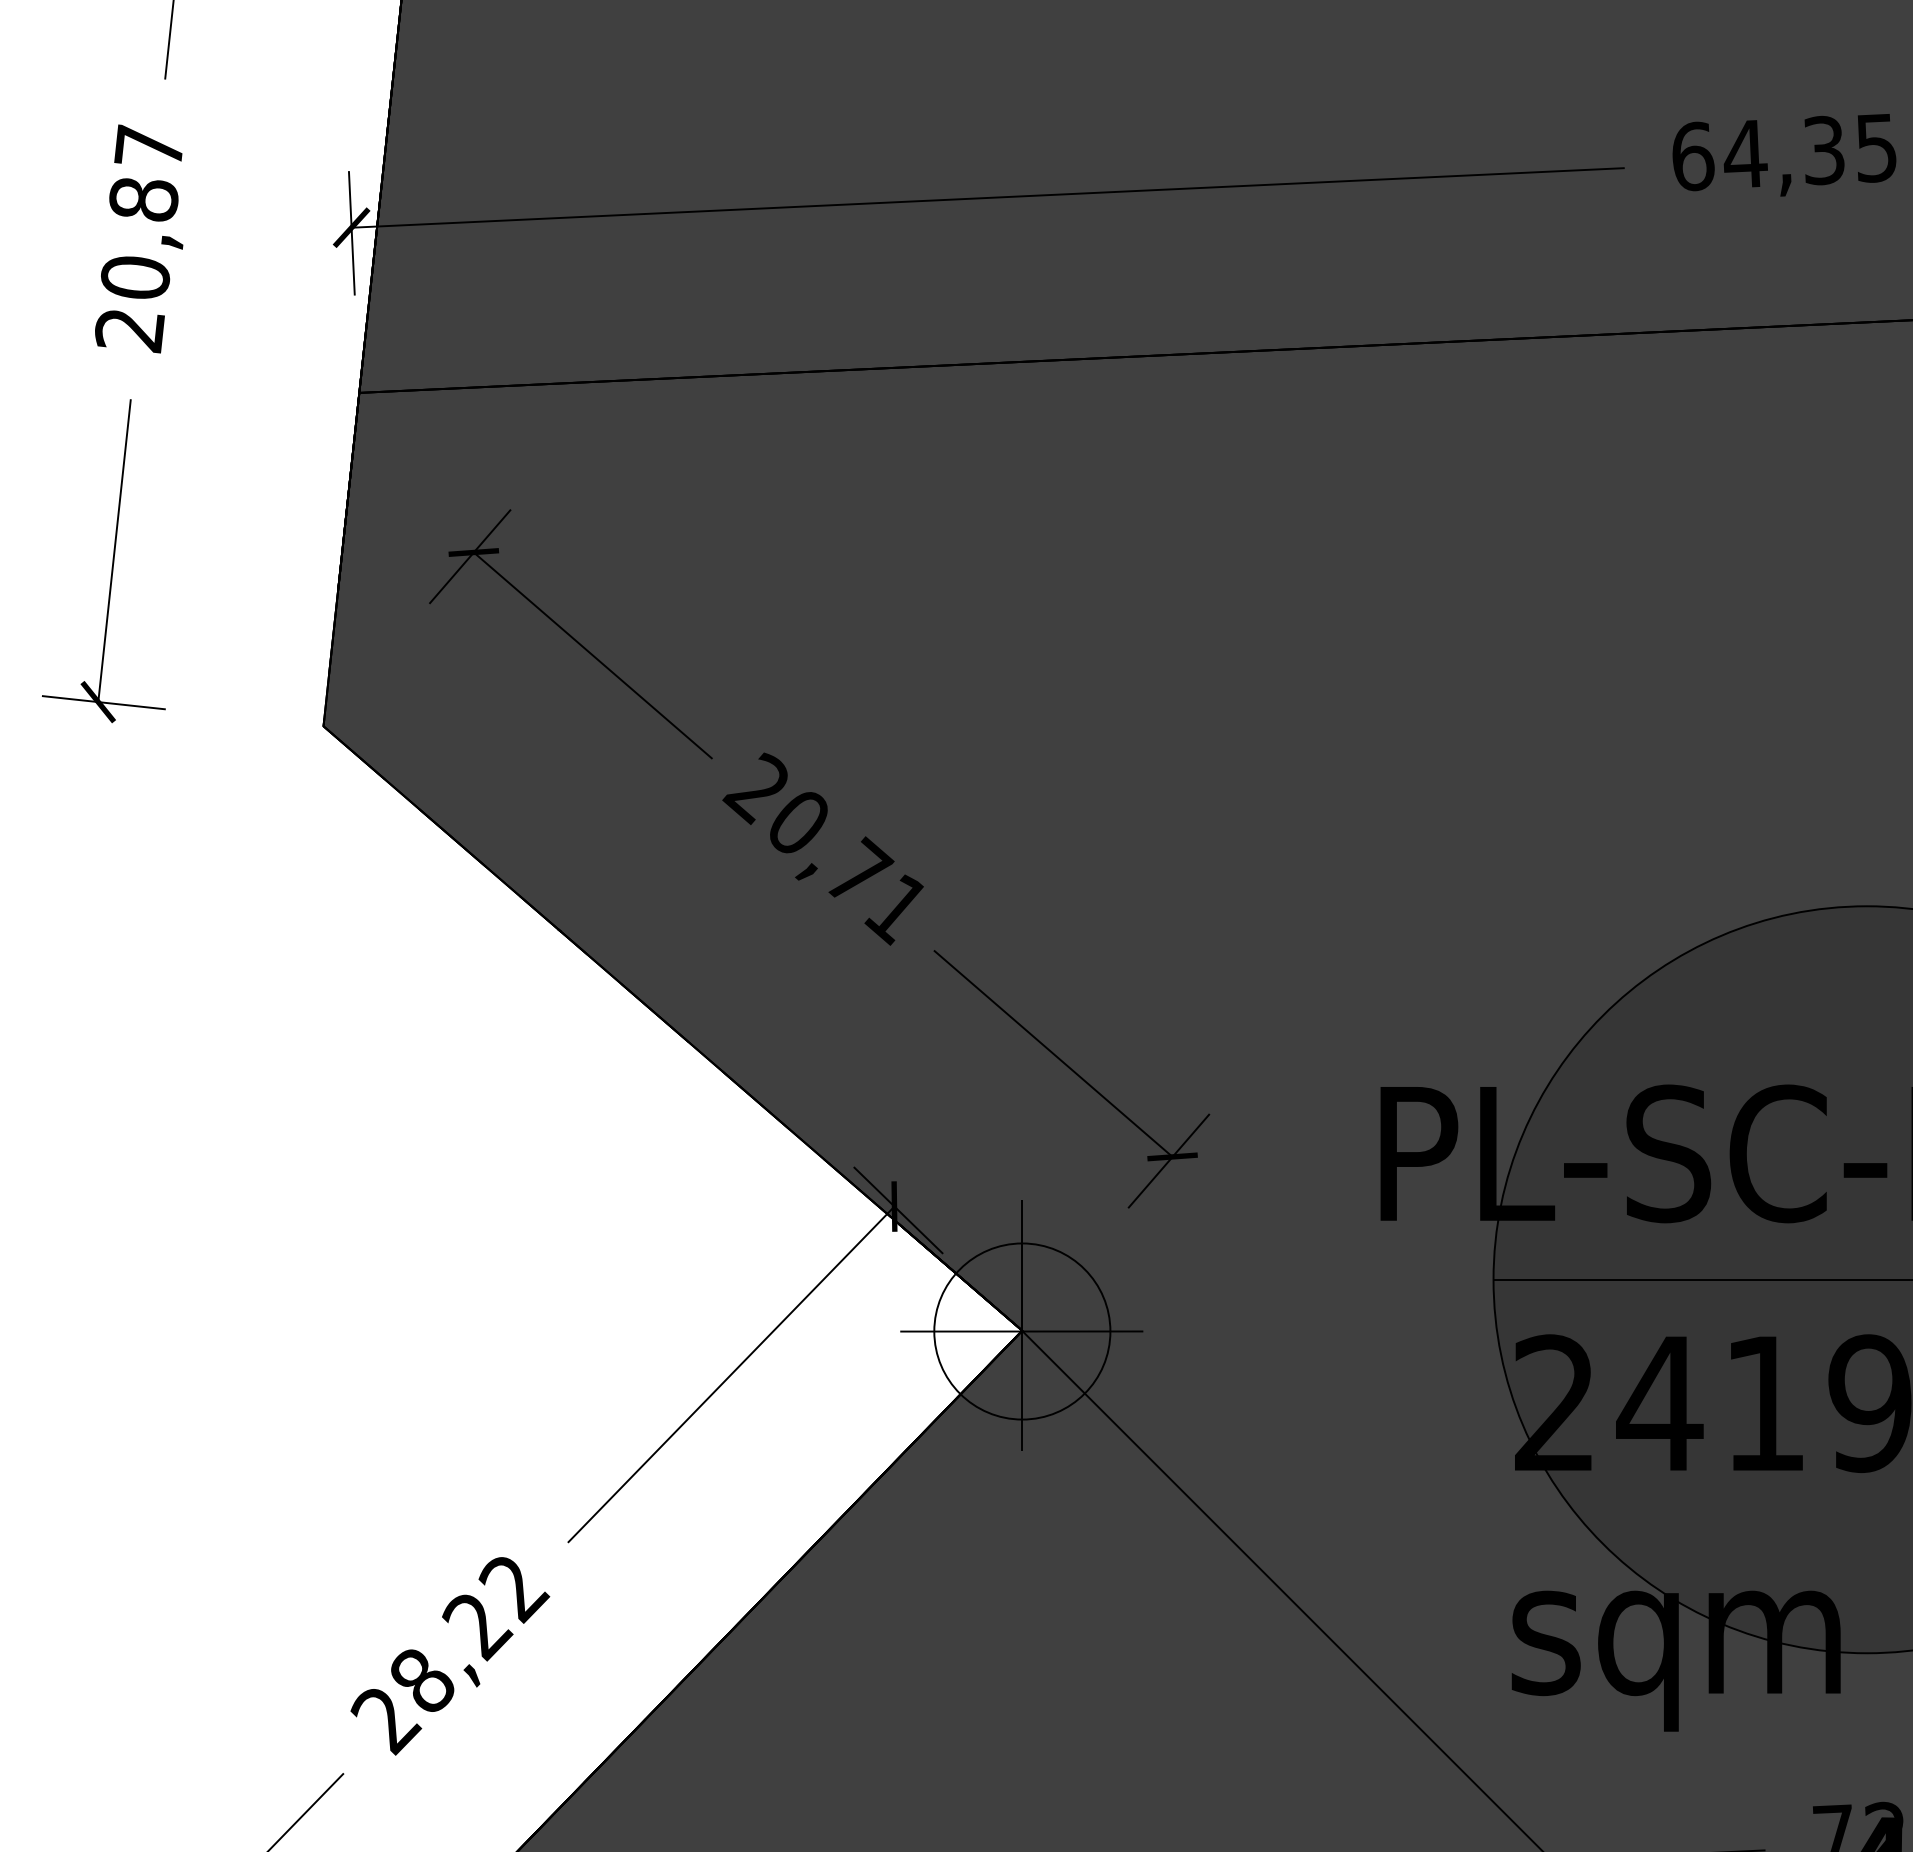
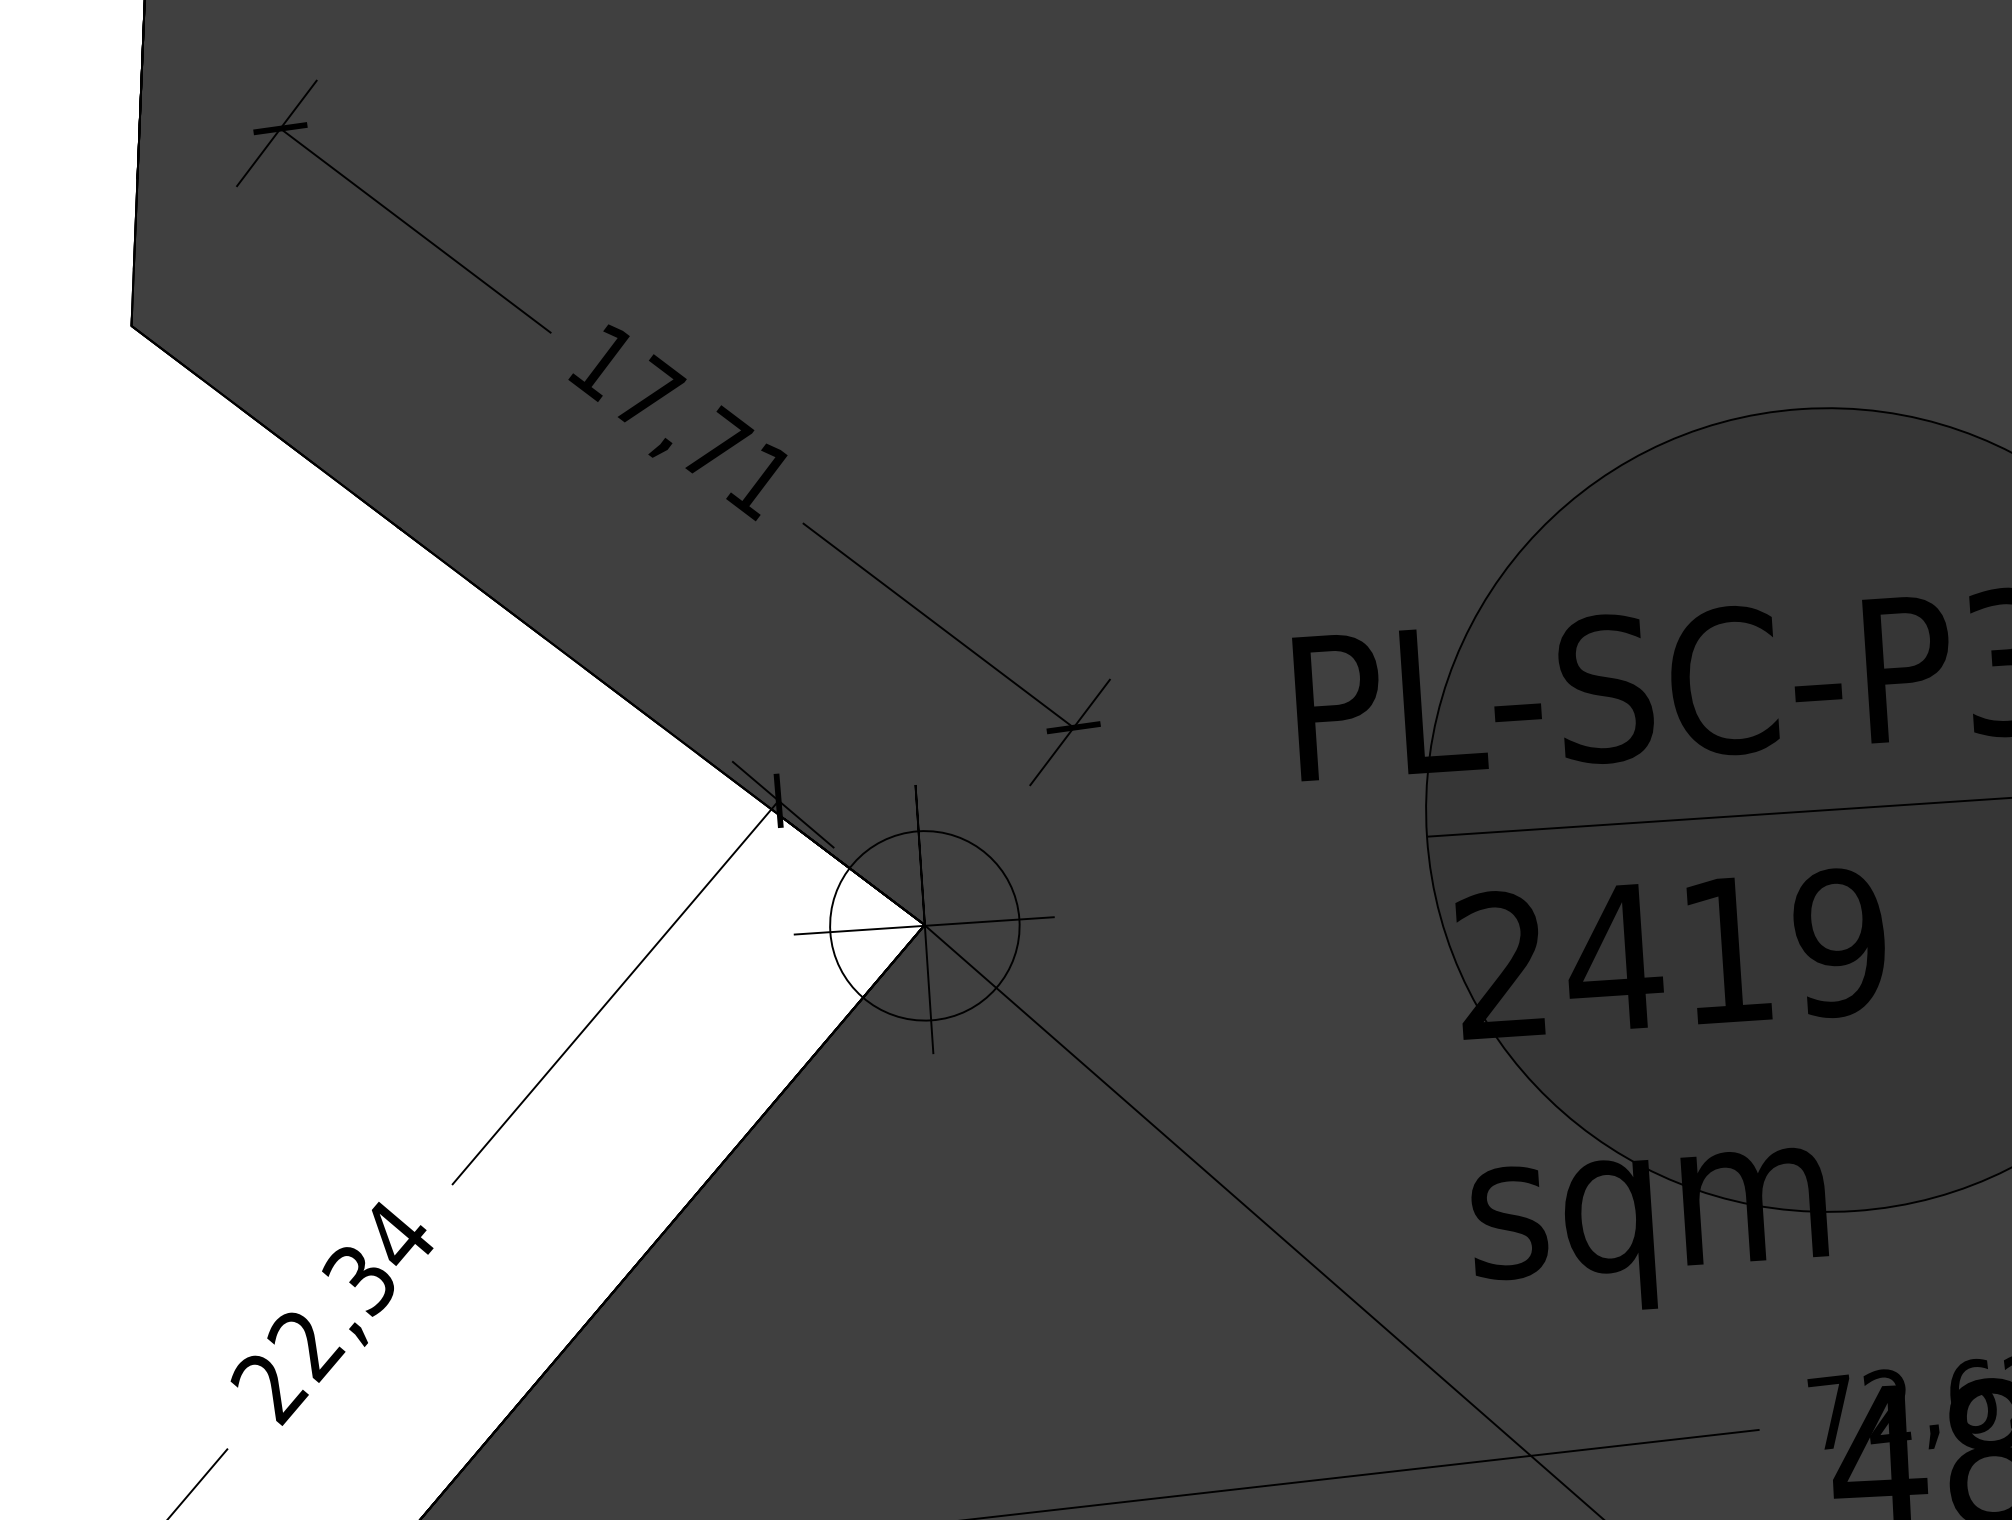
text: (778, 802) -> (625, 375), 20,71 -> 17,71
text: (468, 1635) -> (351, 1291), 28,22 -> 22,34

